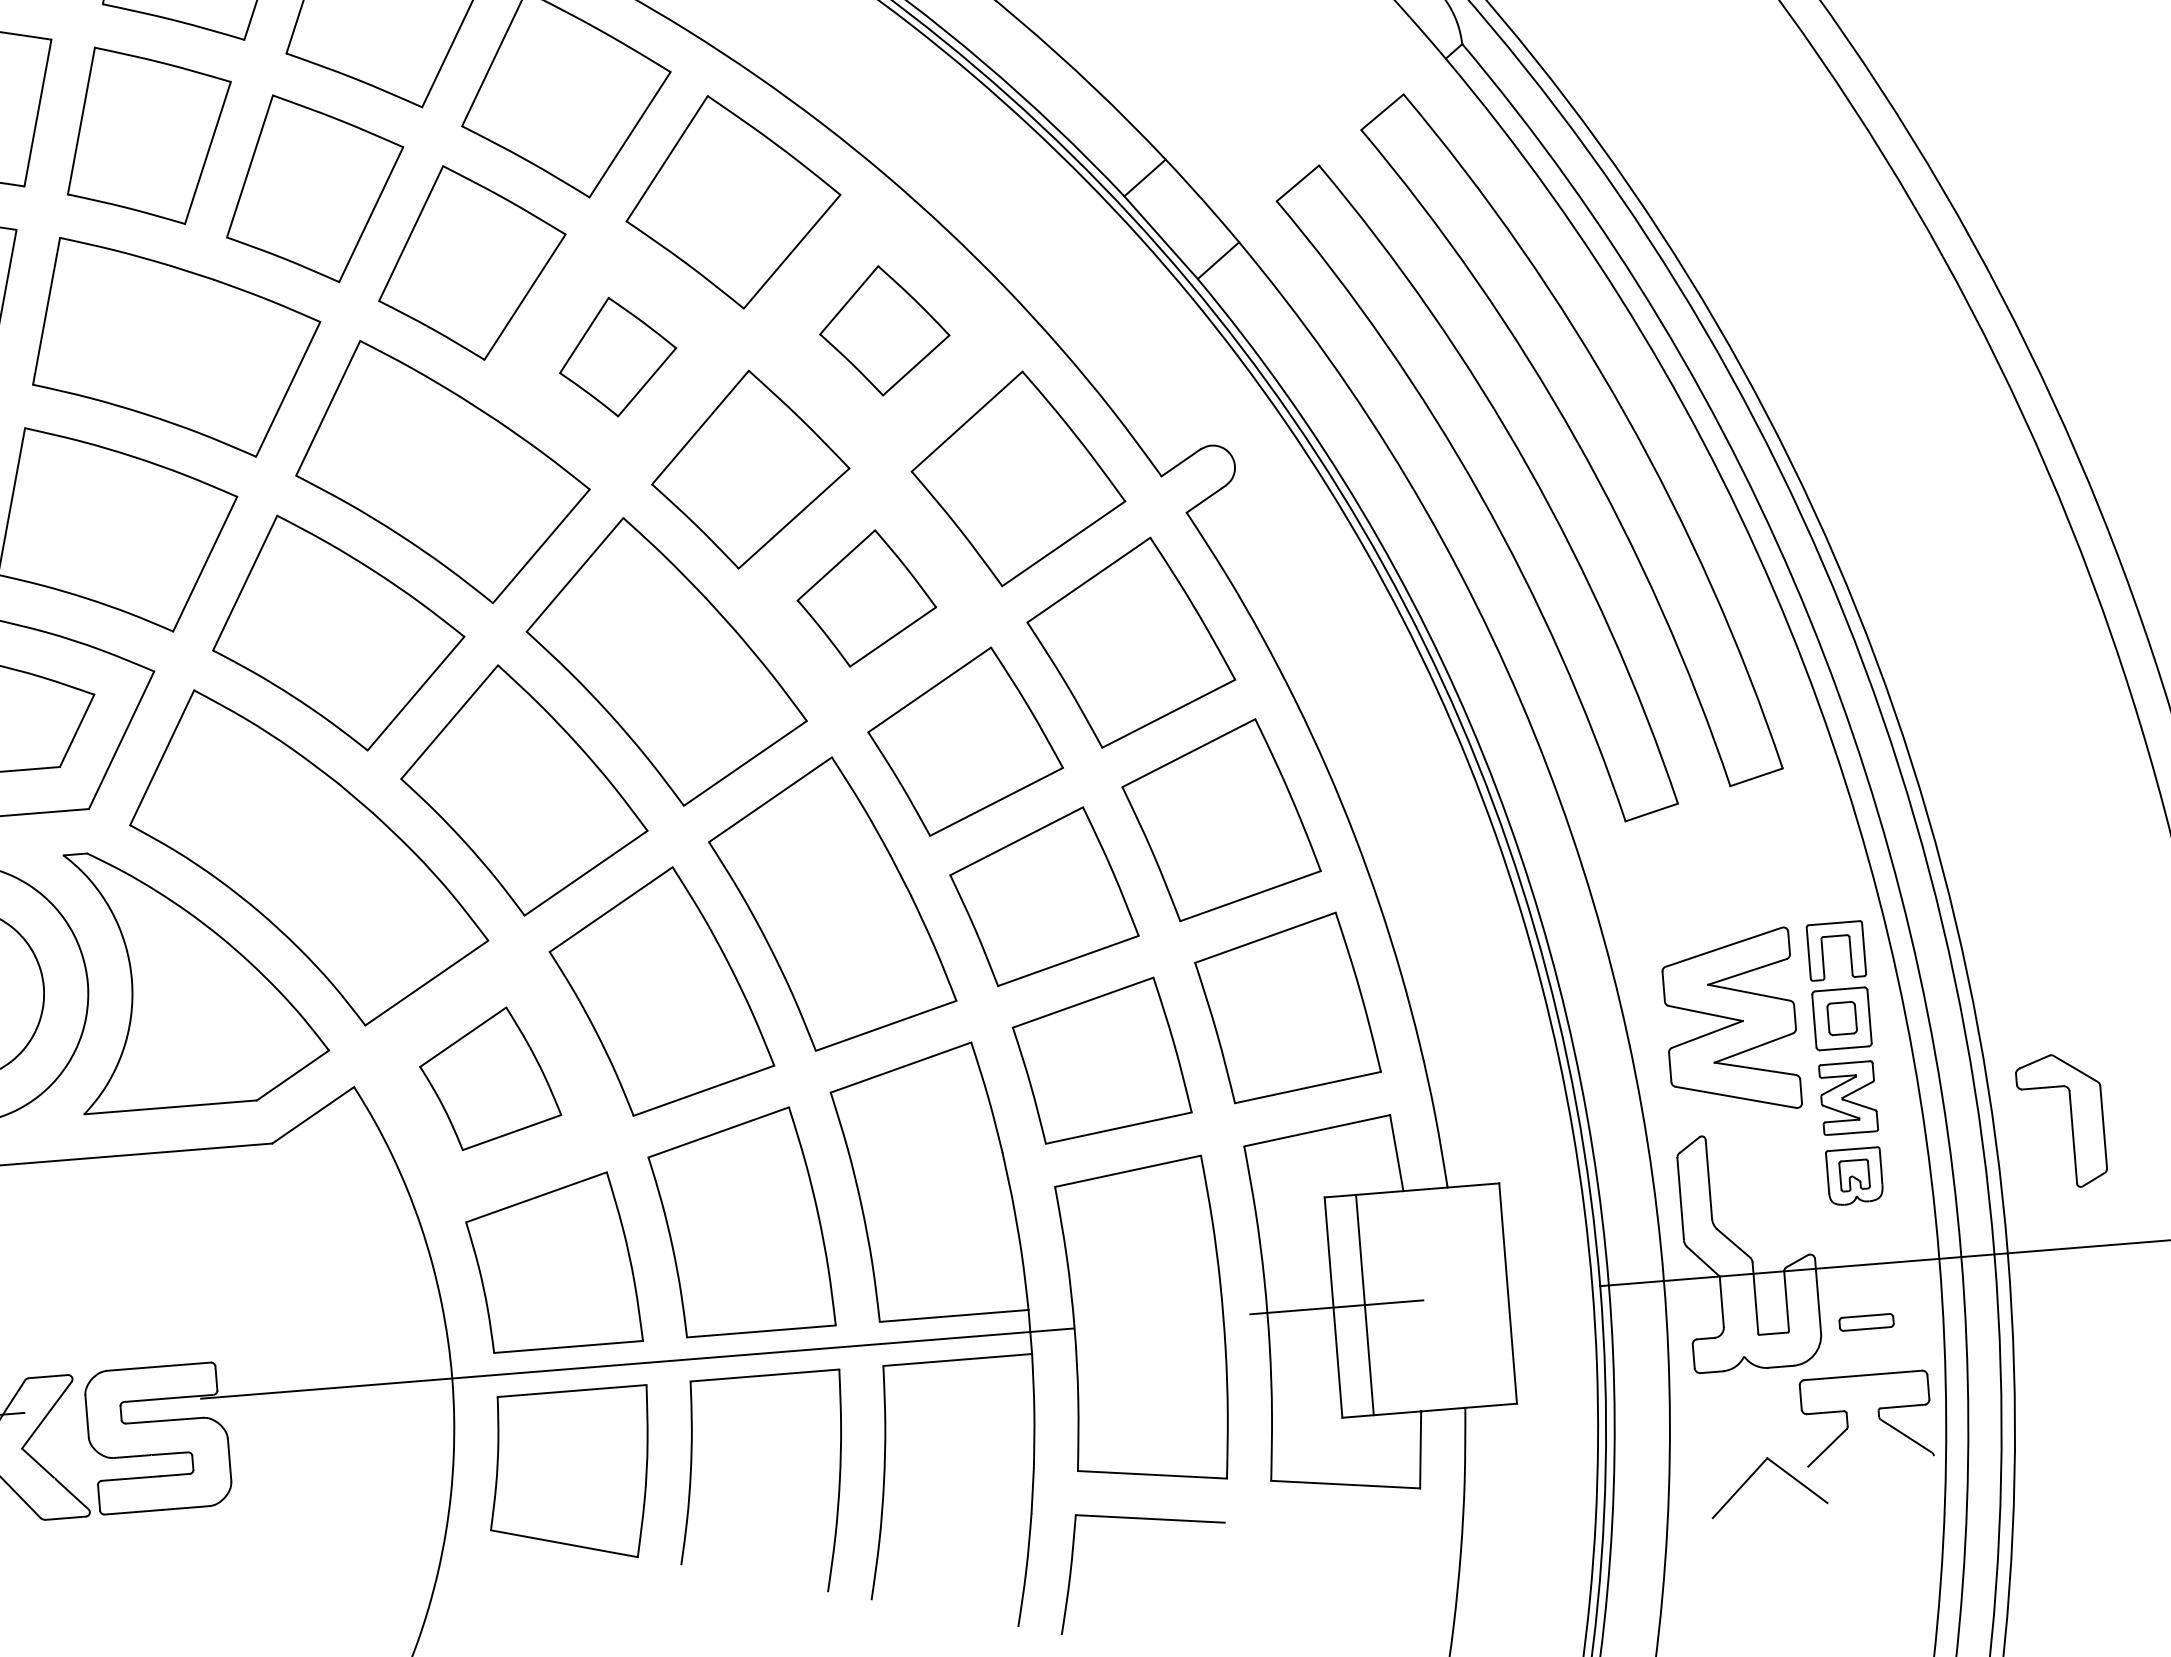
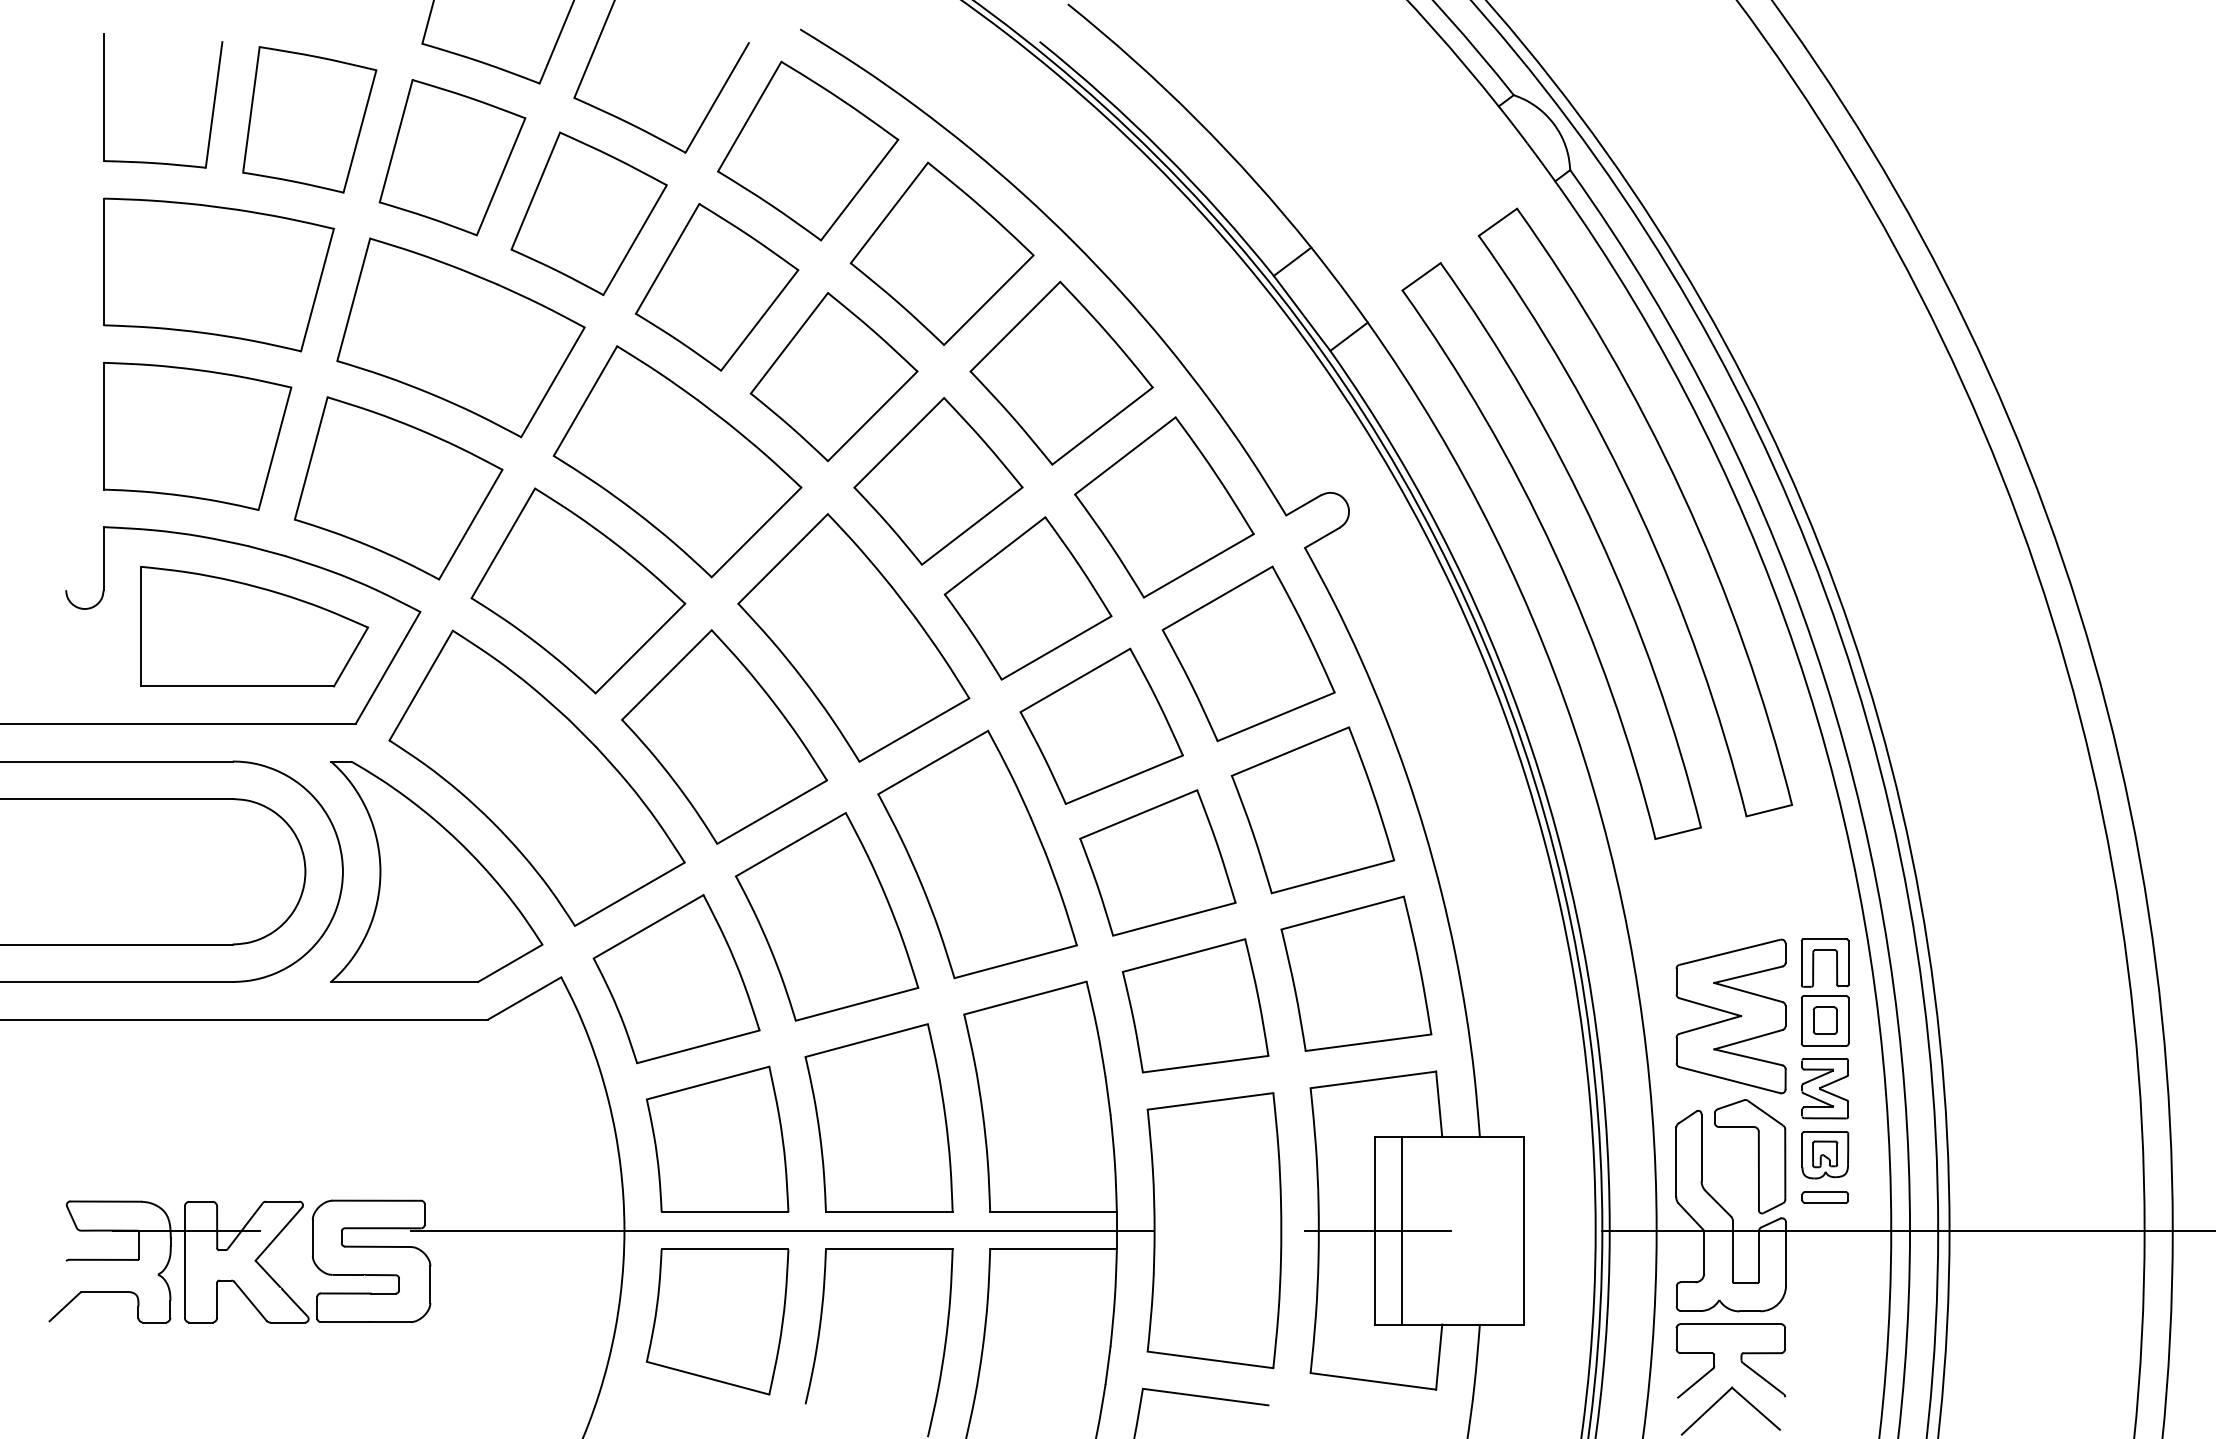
part: (884, 329) -> (1061, 372), size x1.67
part: (617, 357) -> (833, 377), size x1.67
part: (865, 598) -> (1027, 598), size x1.43
part: (489, 1078) -> (676, 979), size x1.43
part: (2071, 1120) -> (1758, 1156), moved
part: (1866, 1322) -> (1825, 1197), moved
part: (1877, 1417) -> (1740, 1360), moved

